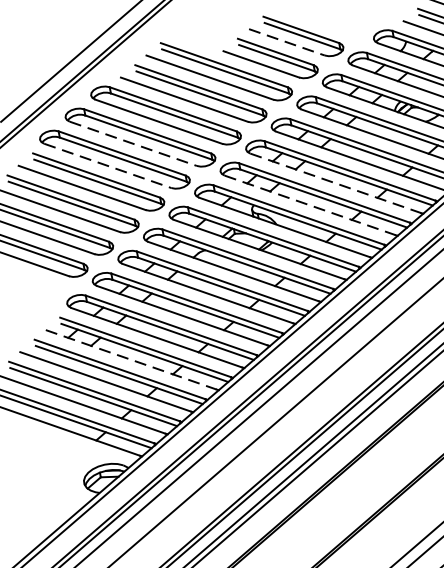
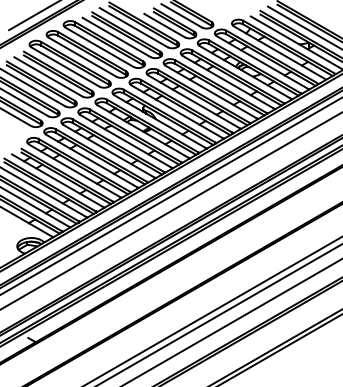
line: (288, 43) -> (182, 16), dashed -> solid
line: (133, 144) -> (82, 57), dashed -> solid
line: (108, 166) -> (65, 67), dashed -> solid
line: (336, 182) -> (194, 101), dashed -> solid
line: (310, 204) -> (177, 111), dashed -> solid
line: (130, 359) -> (57, 180), dashed -> solid

